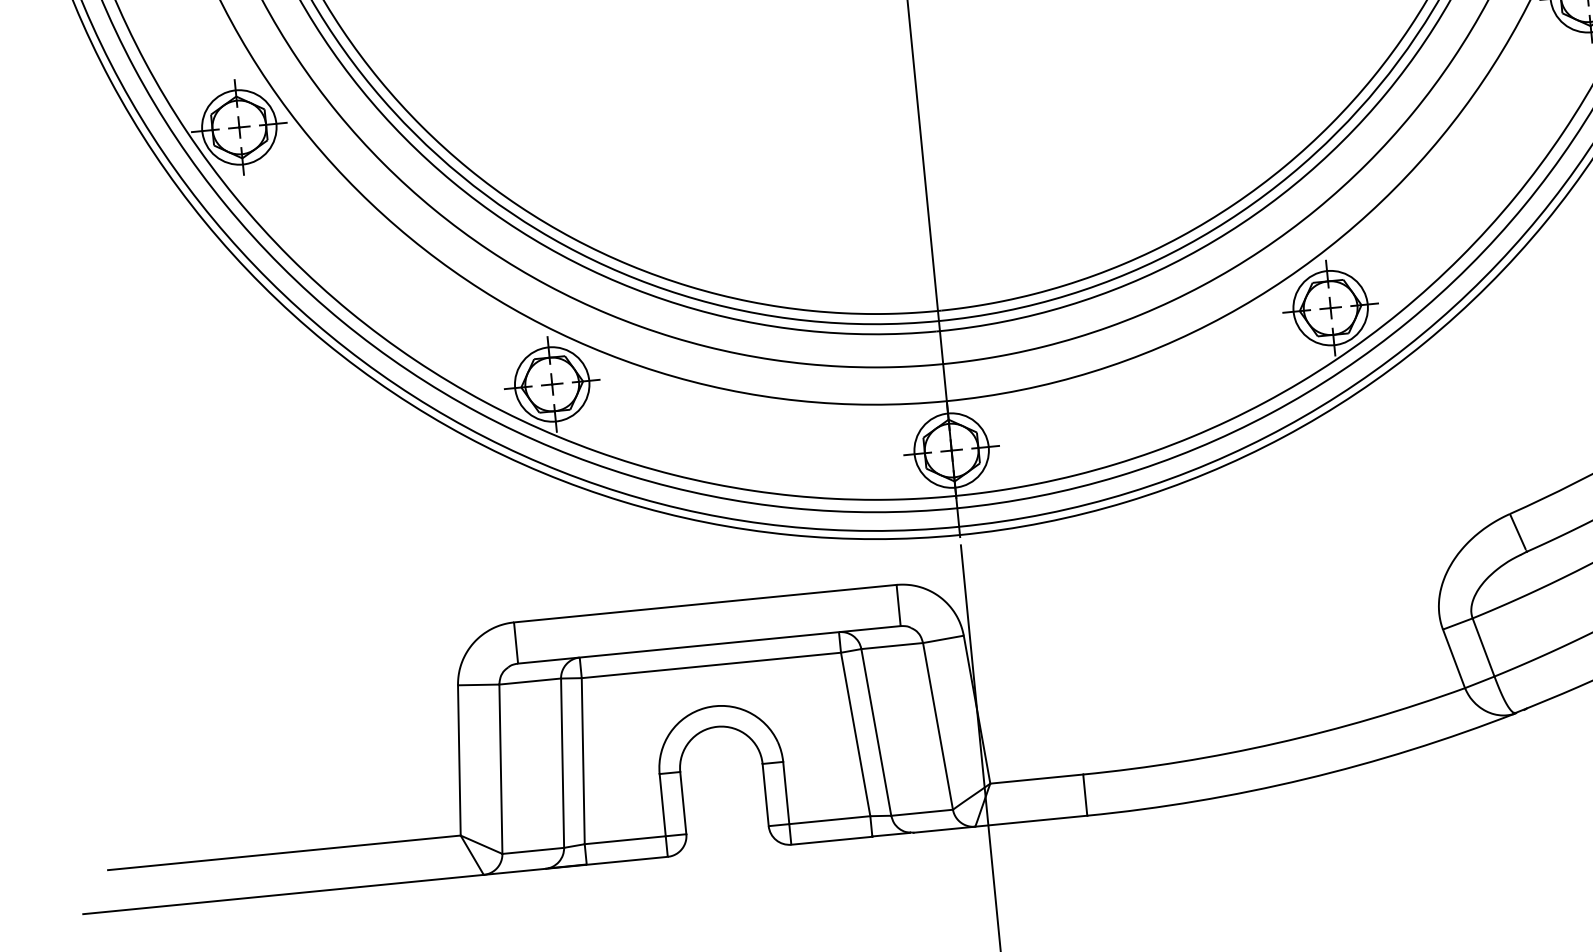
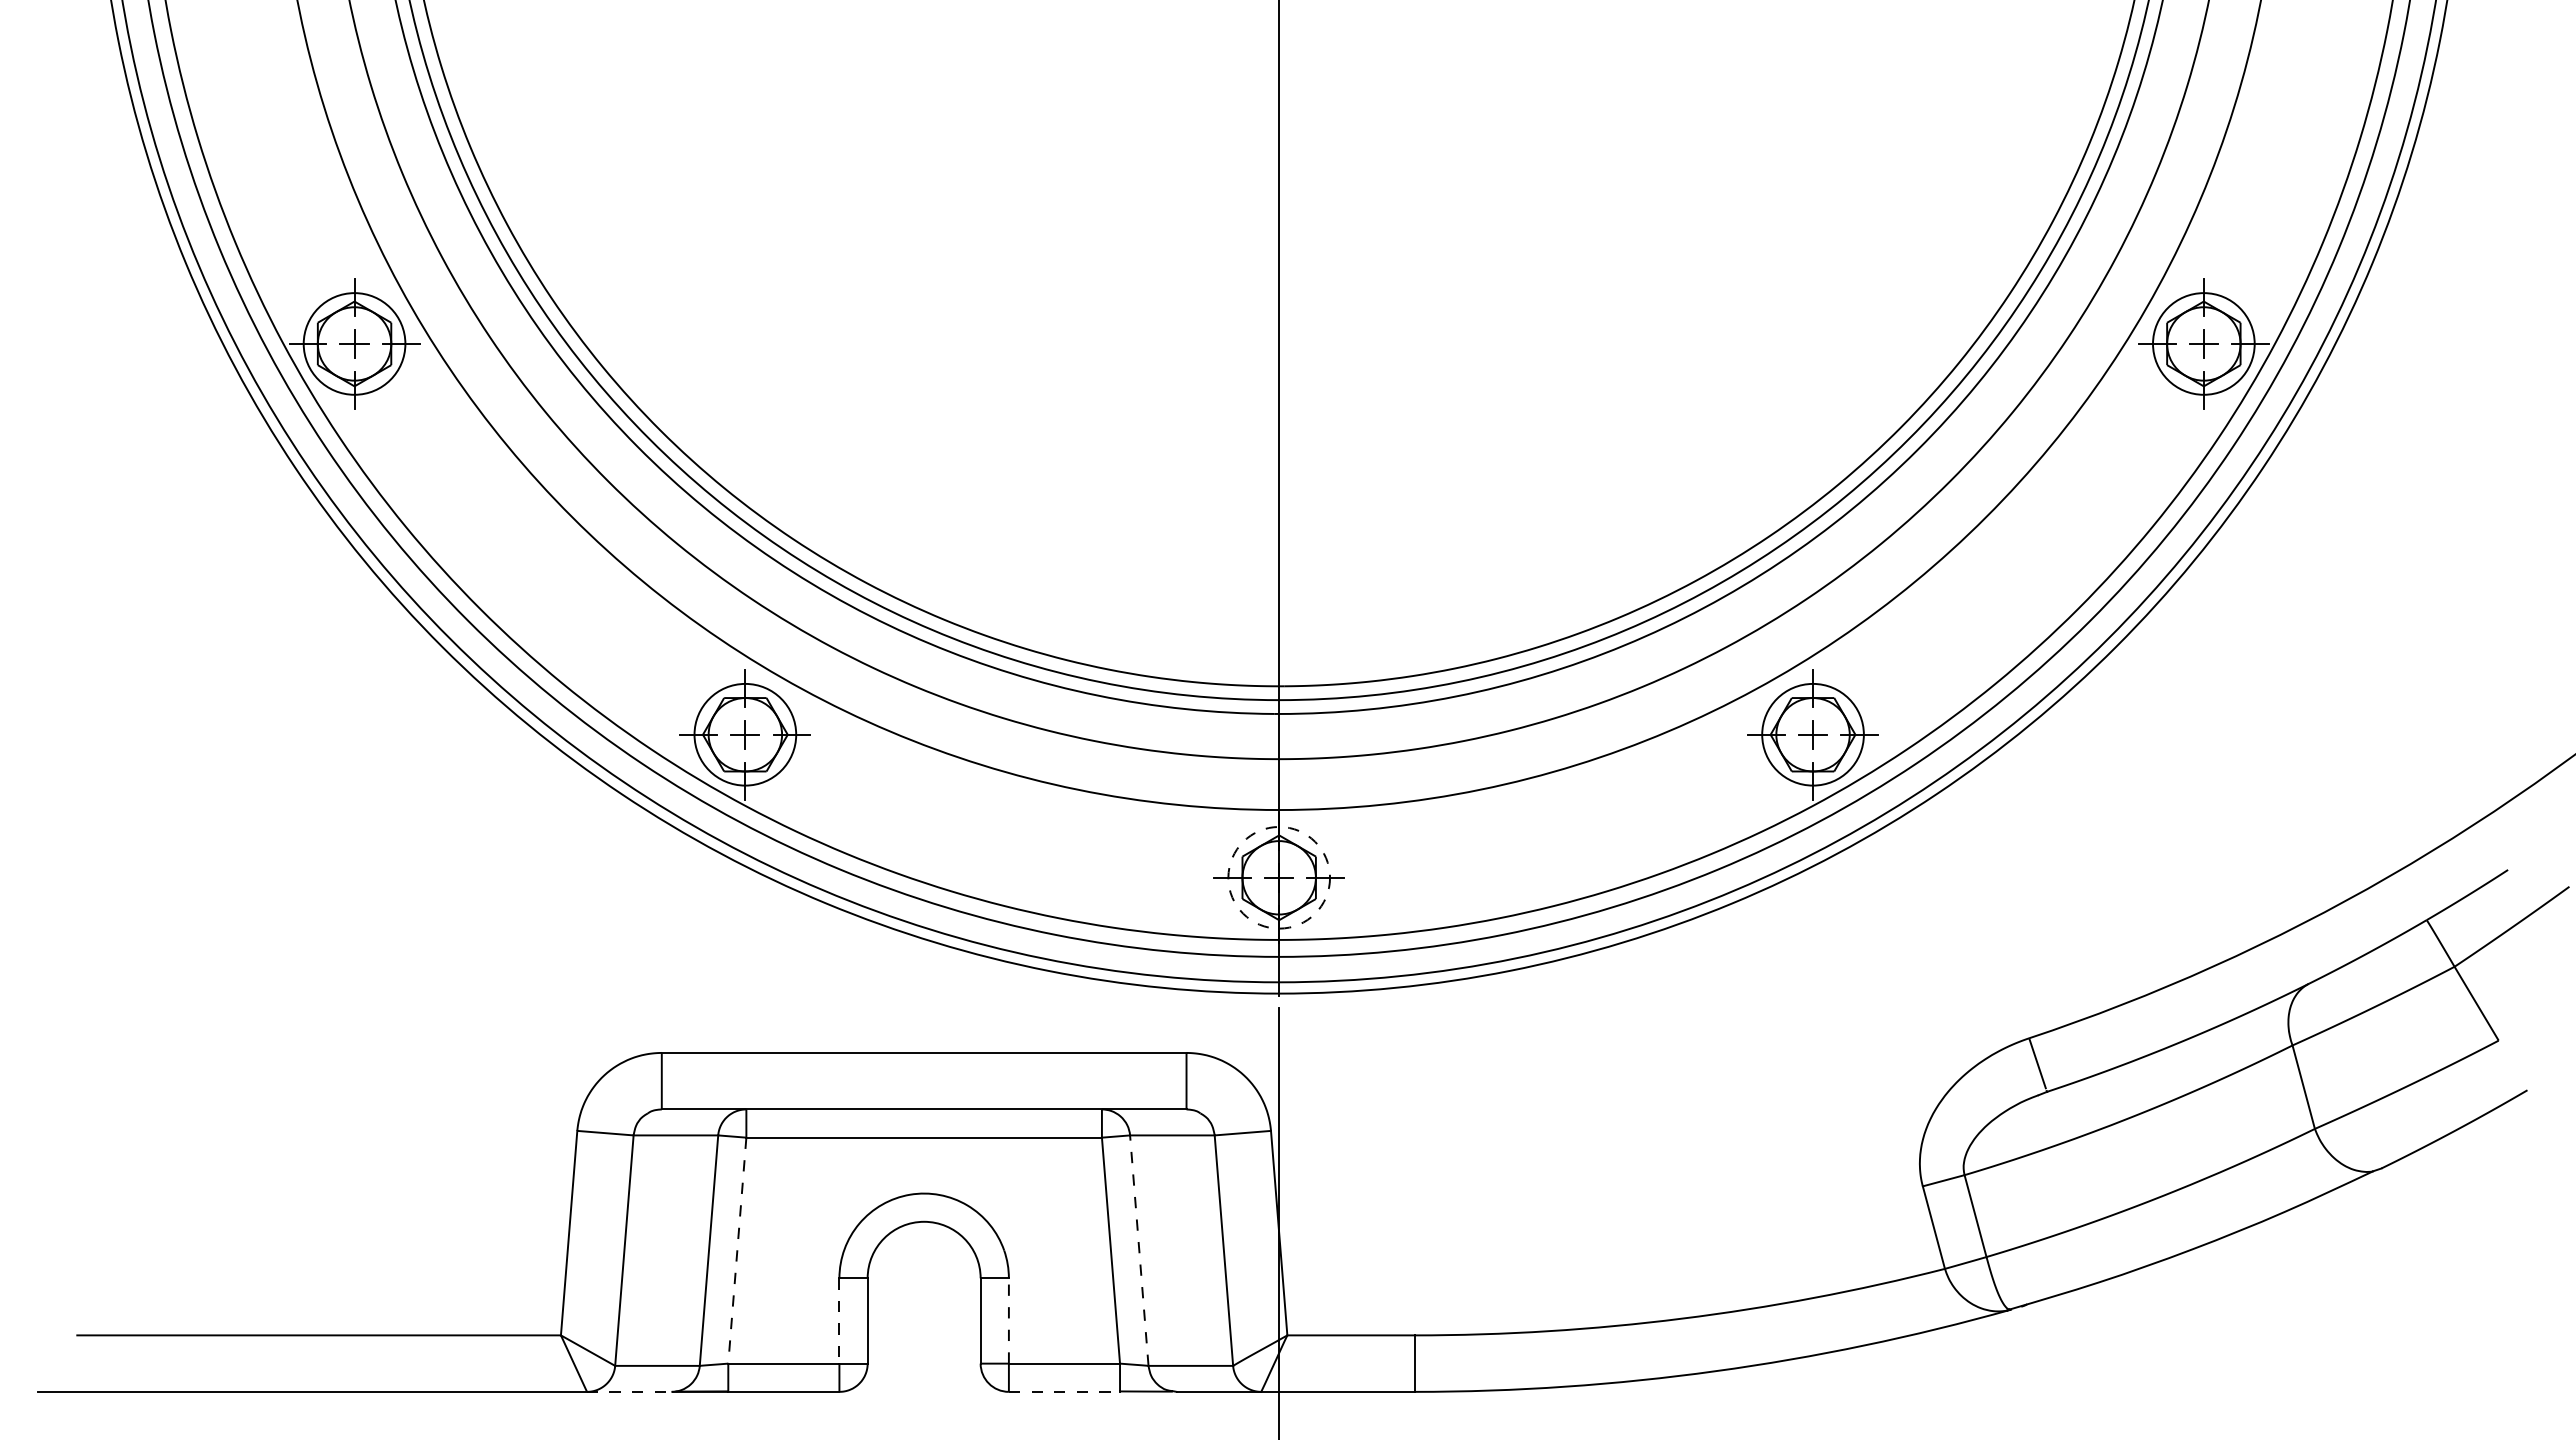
circle: (951, 450) -> (1279, 877), solid -> dashed
line: (876, 732) -> (1139, 1250), solid -> dashed
line: (583, 761) -> (737, 1251), solid -> dashed
line: (785, 792) -> (1008, 1320), solid -> dashed
line: (662, 804) -> (839, 1320), solid -> dashed
line: (831, 840) -> (1064, 1391), solid -> dashed
line: (514, 871) -> (629, 1391), solid -> dashed

